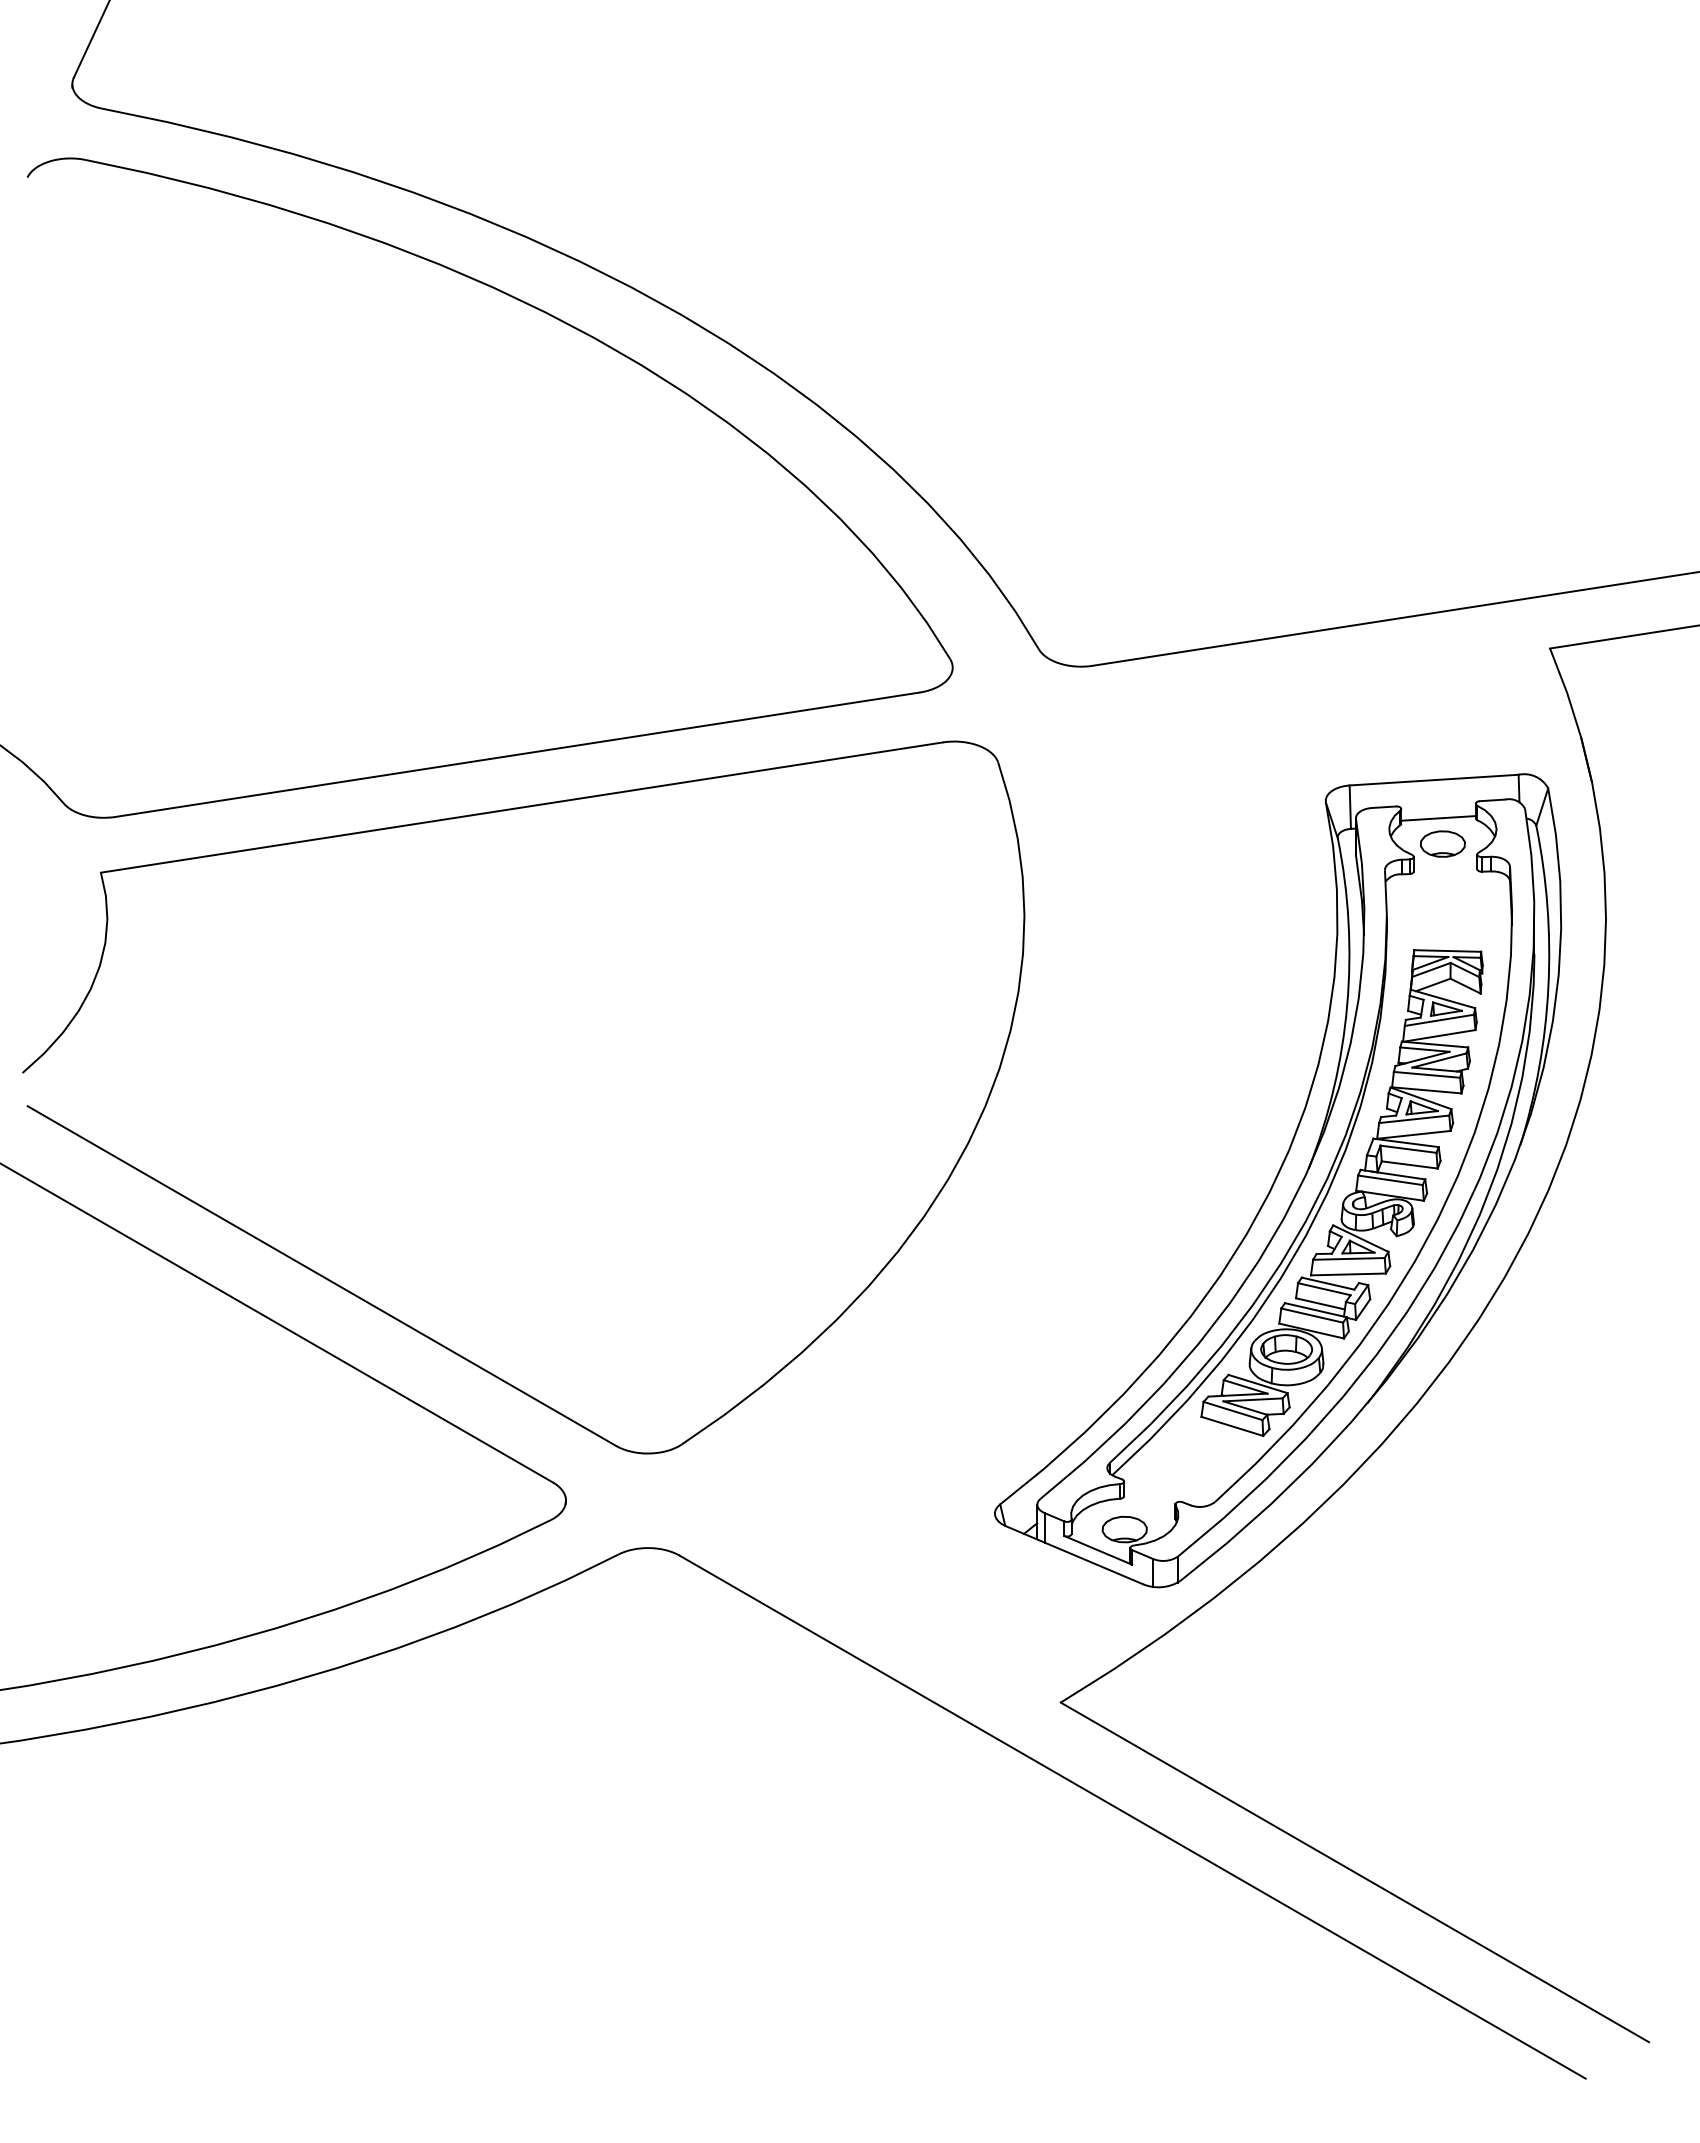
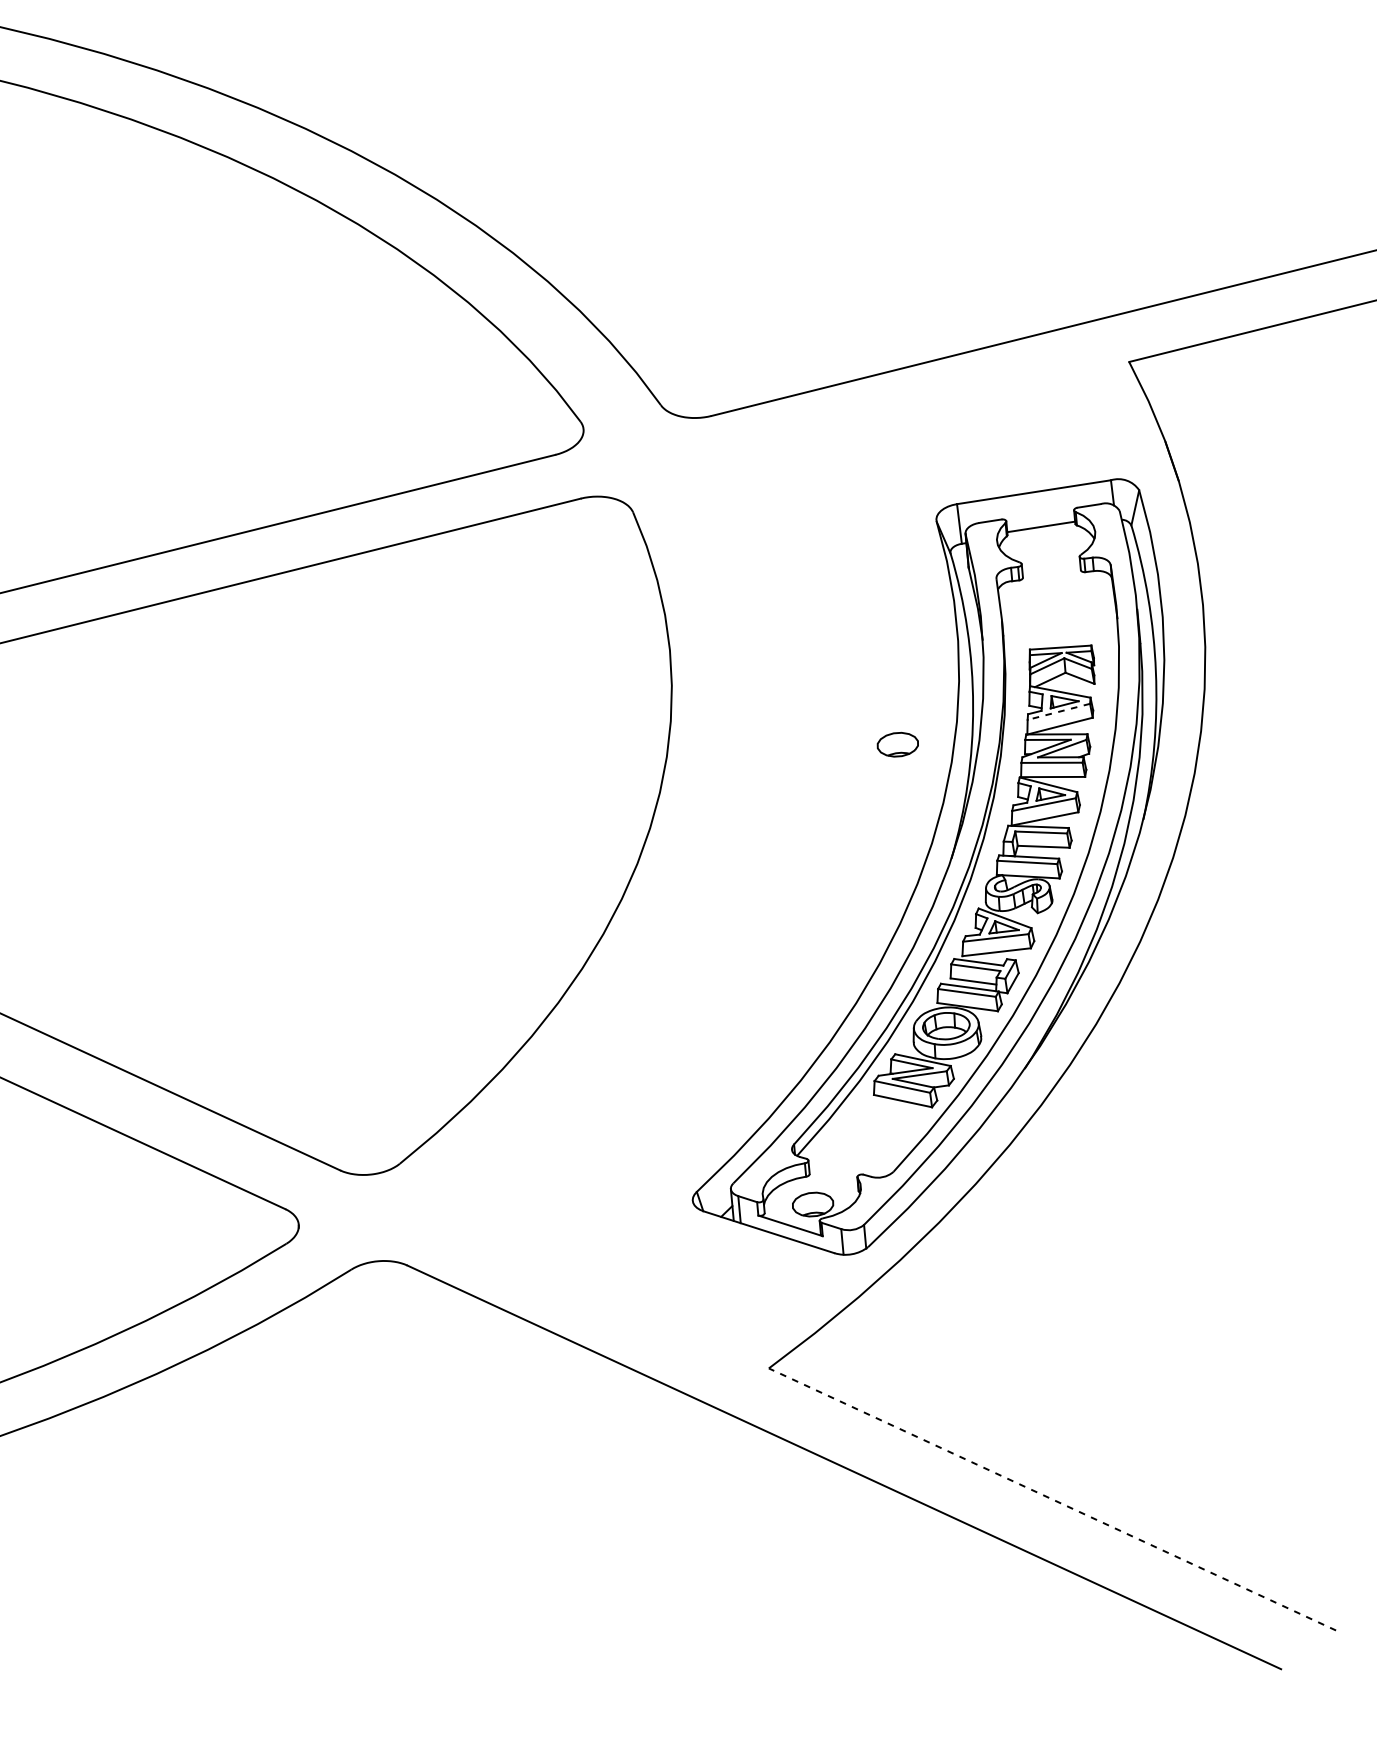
part: (1442, 843) -> (897, 744), moved
line: (1438, 1020) -> (1058, 712), solid -> dashed
line: (1354, 1872) -> (1052, 1499), solid -> dashed

